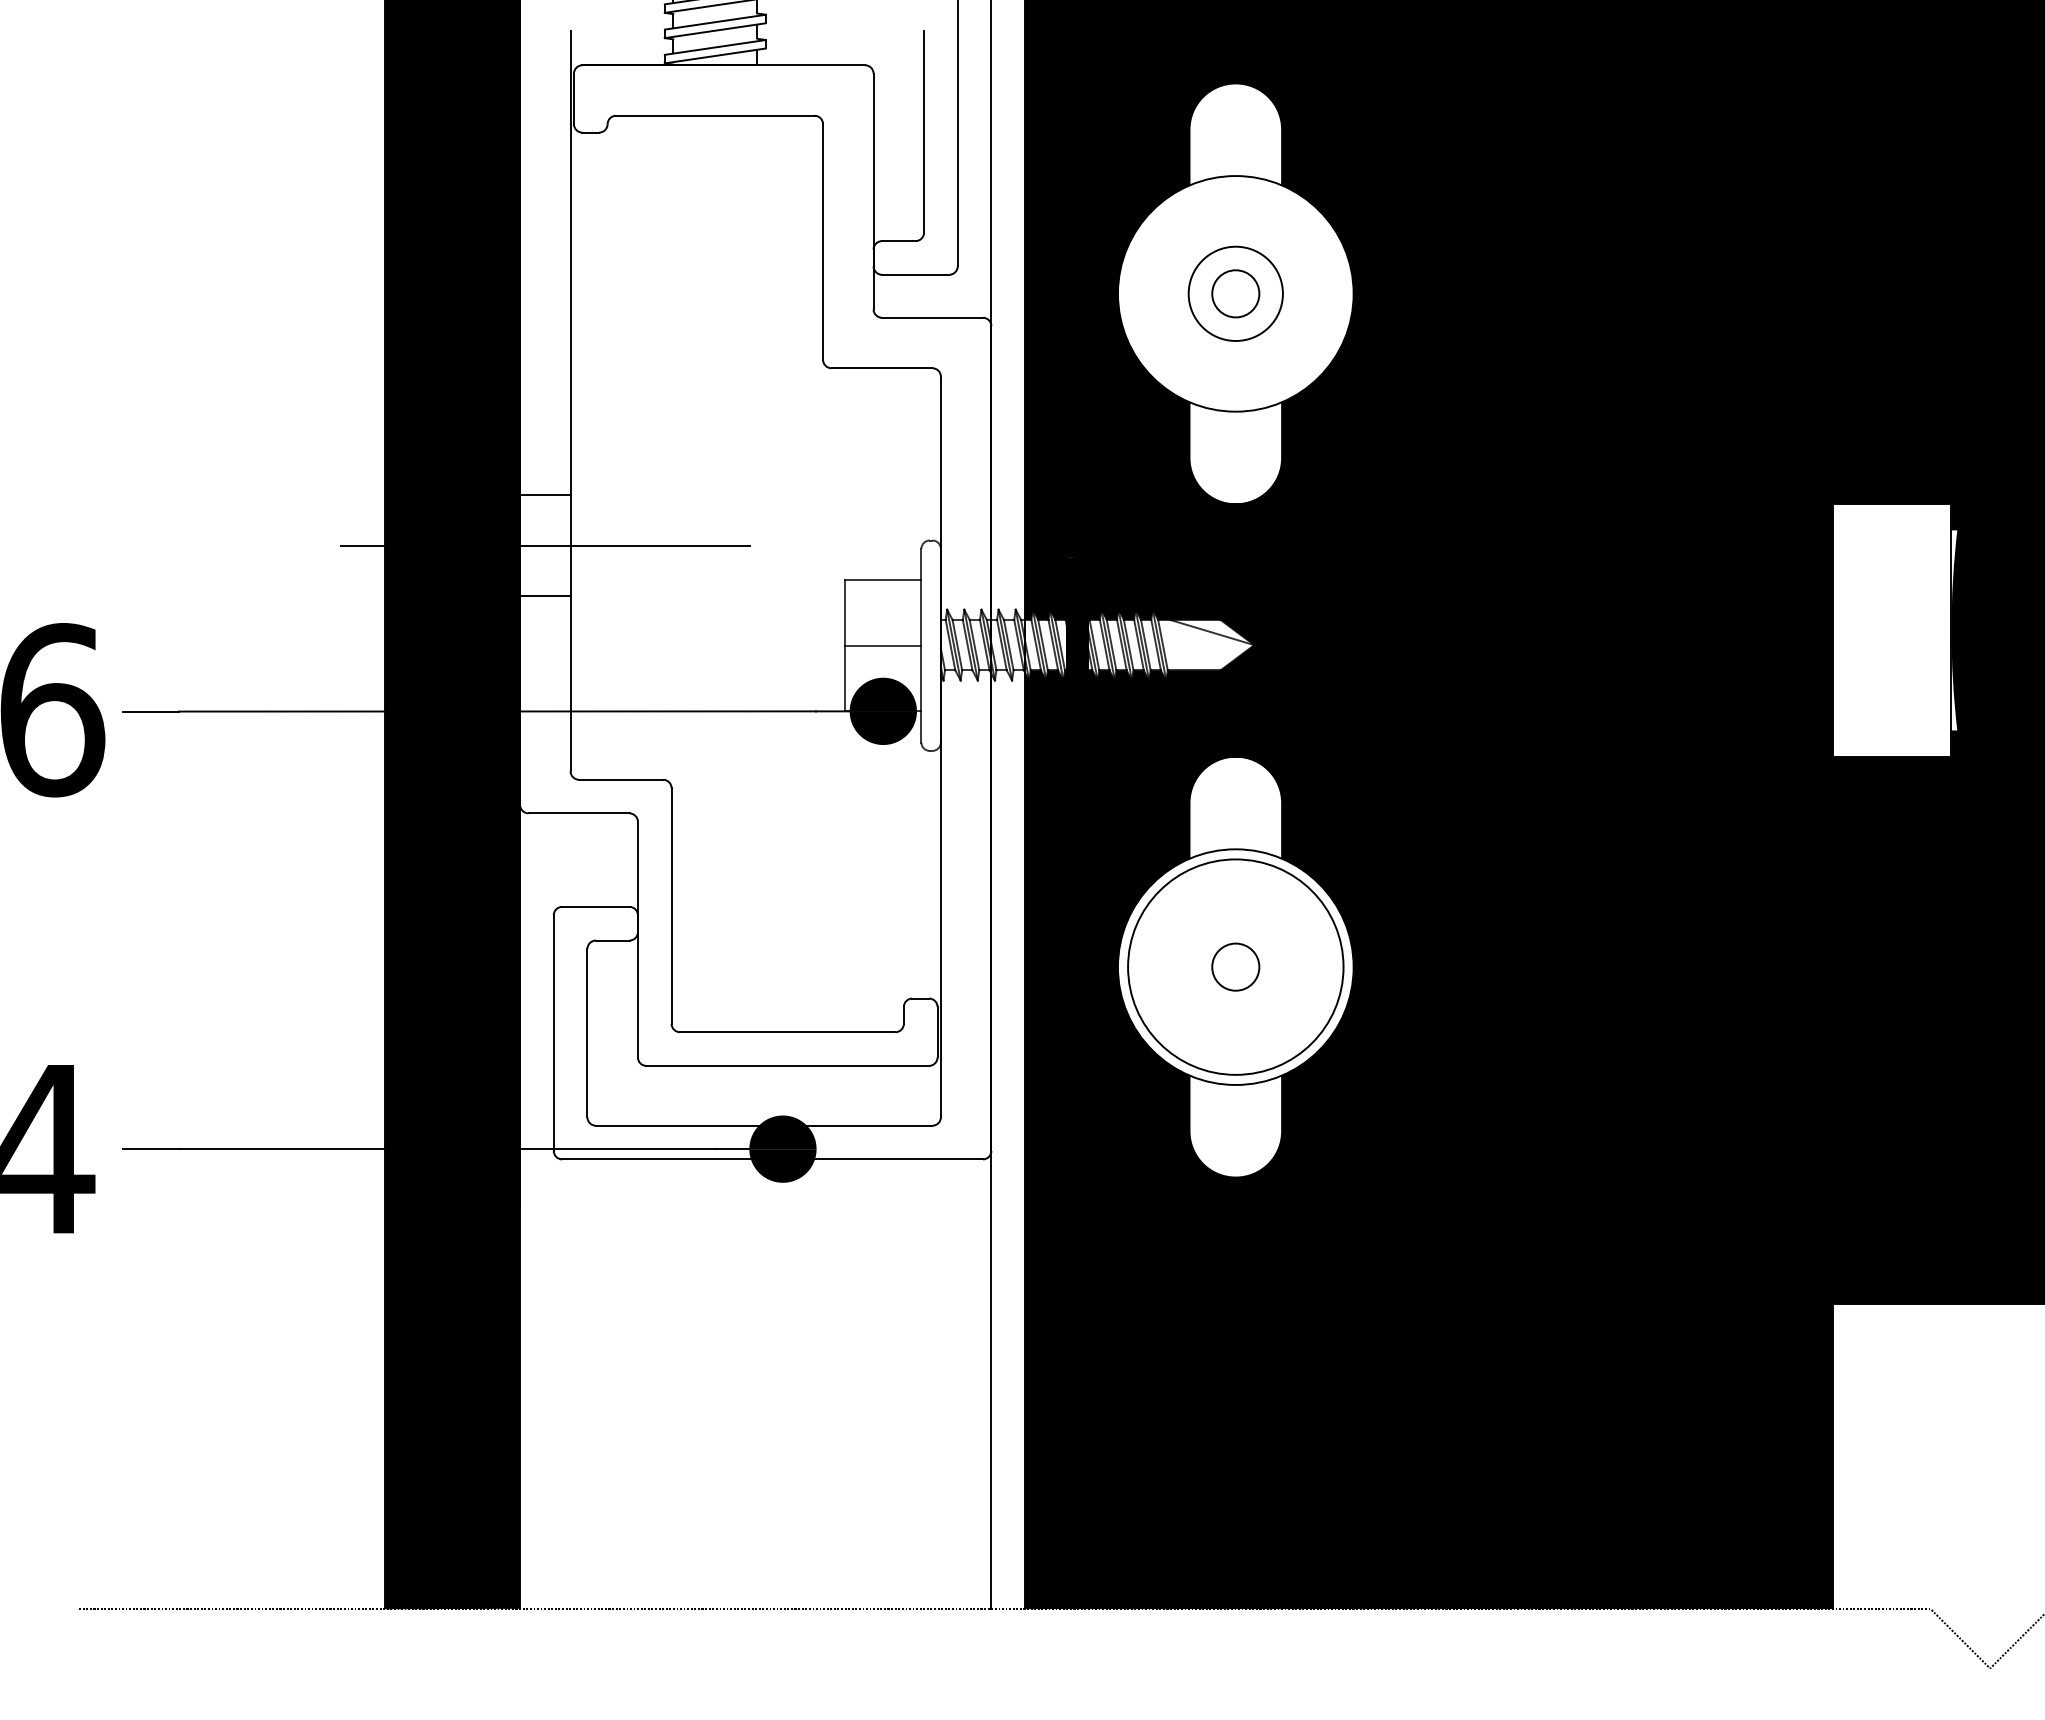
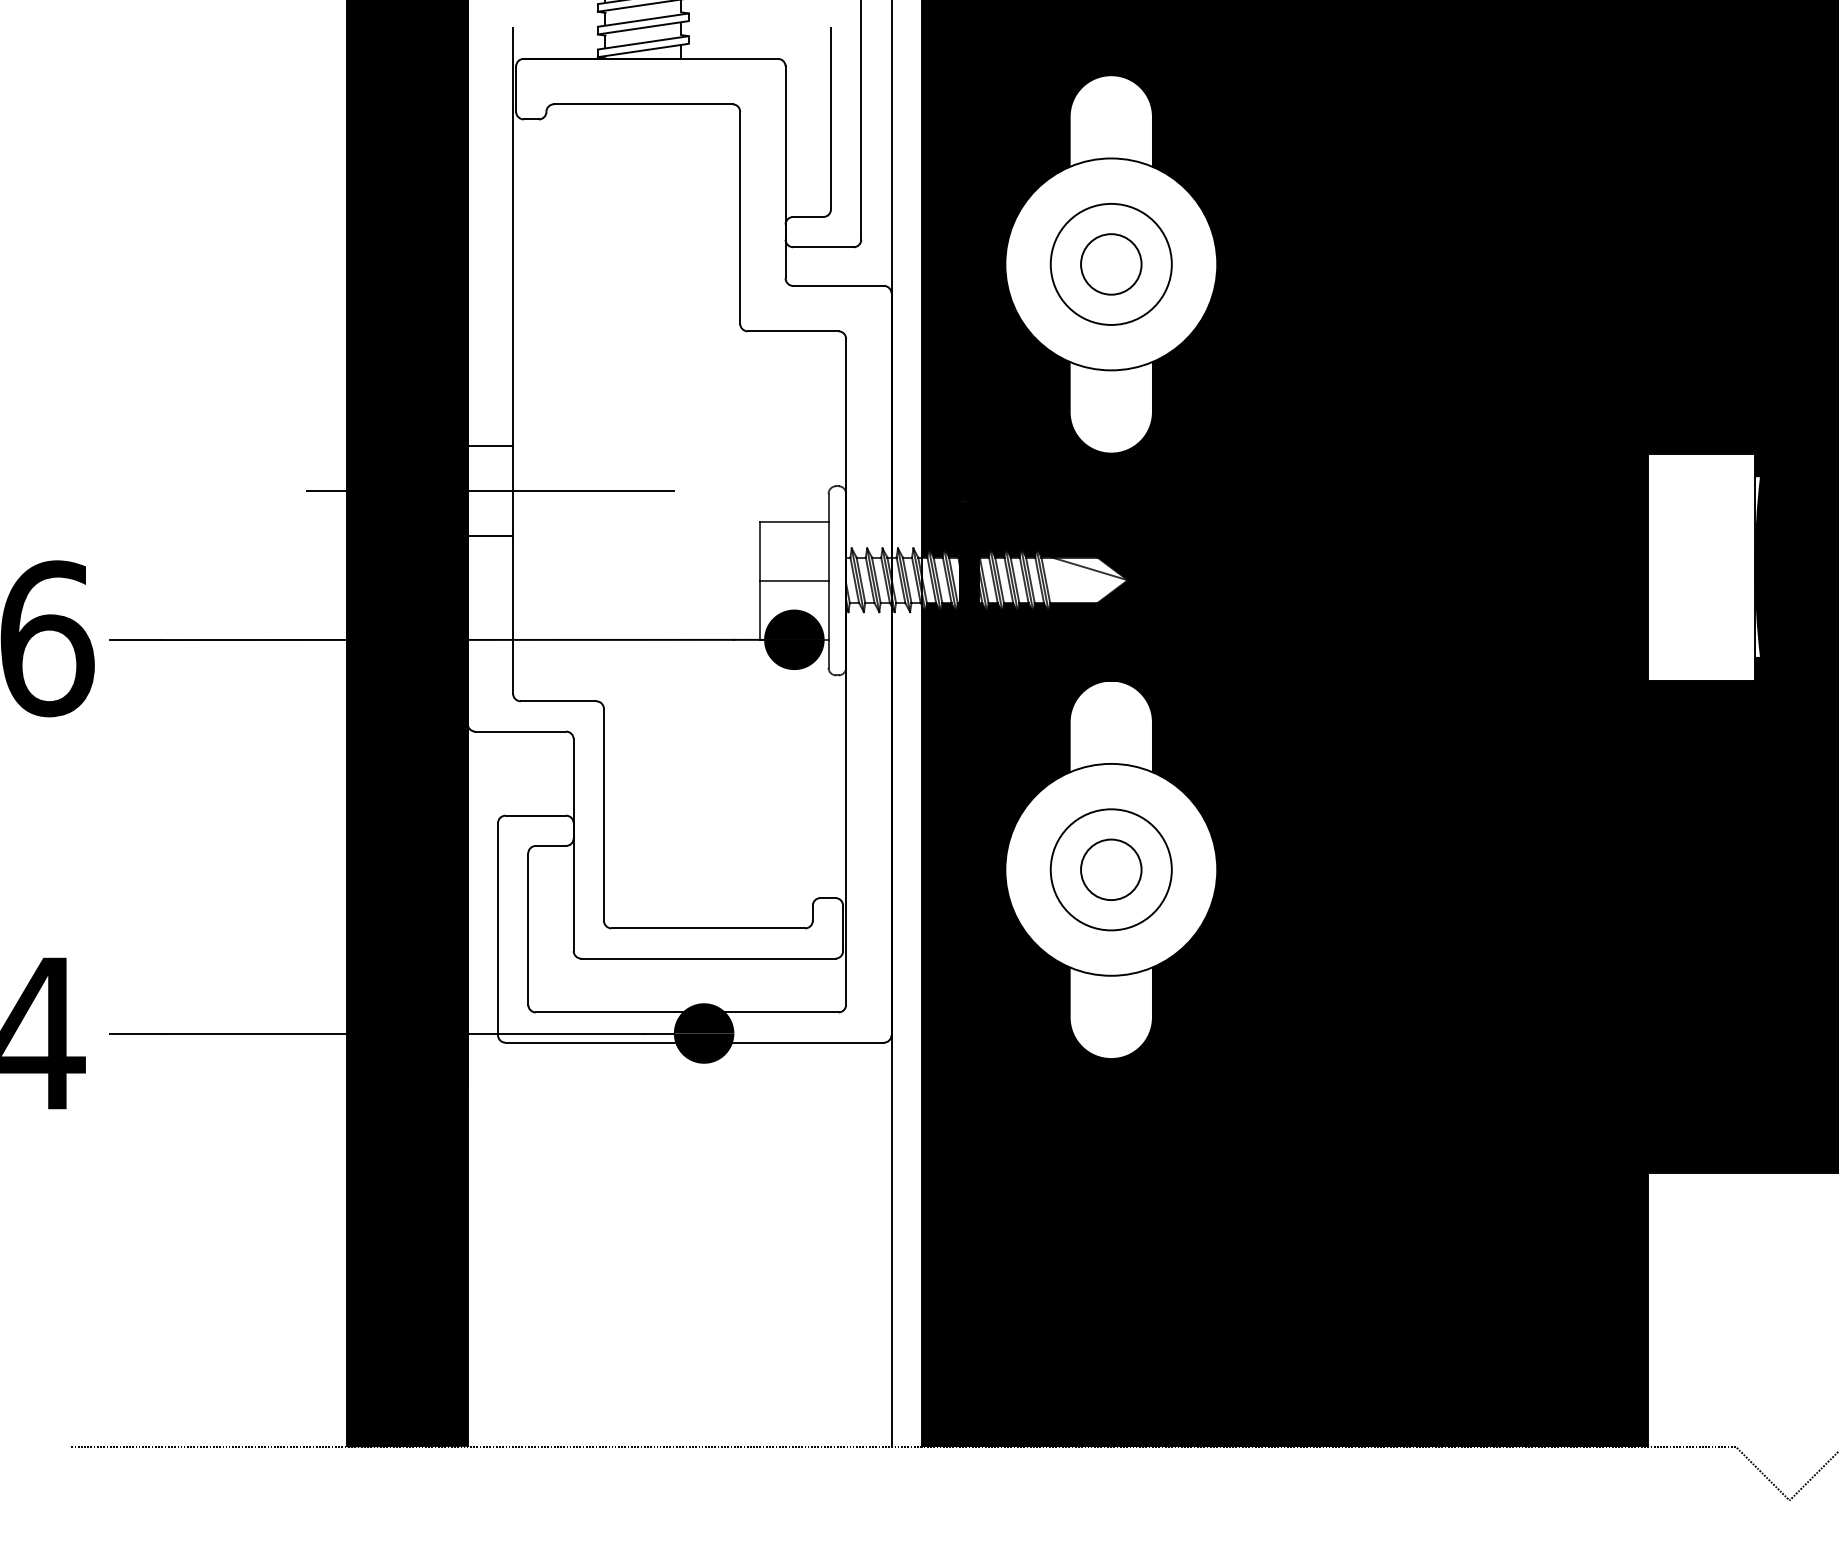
circle: (1235, 293) -> (1111, 264), size x1.43
circle: (1235, 293) -> (1111, 264), size x1.43
circle: (1235, 966) -> (1111, 869), size x0.62
circle: (1235, 966) -> (1111, 869), size x1.43

